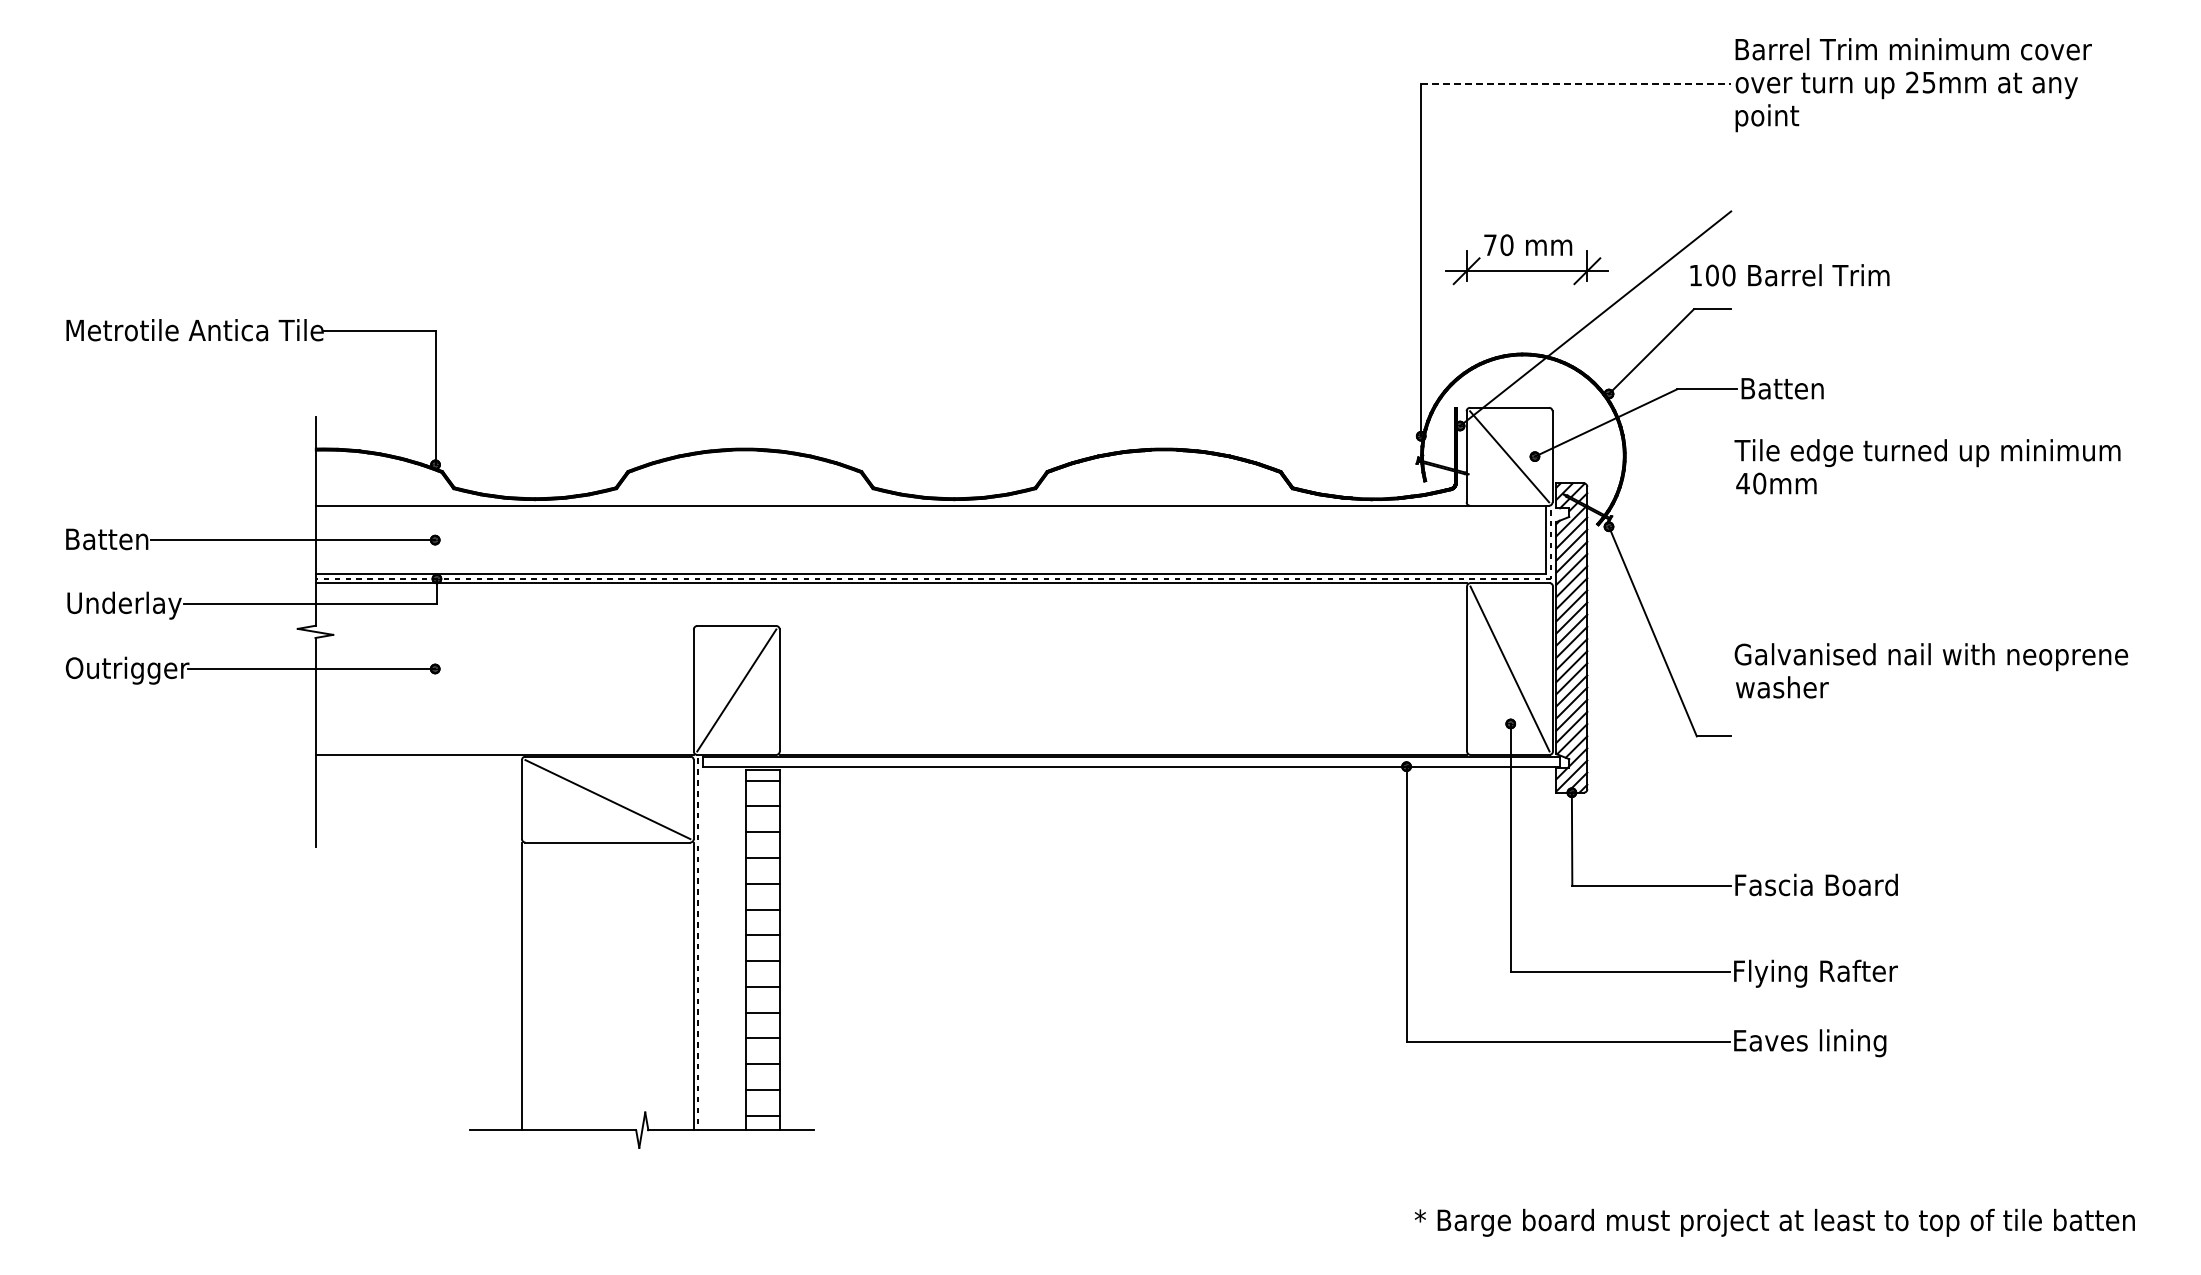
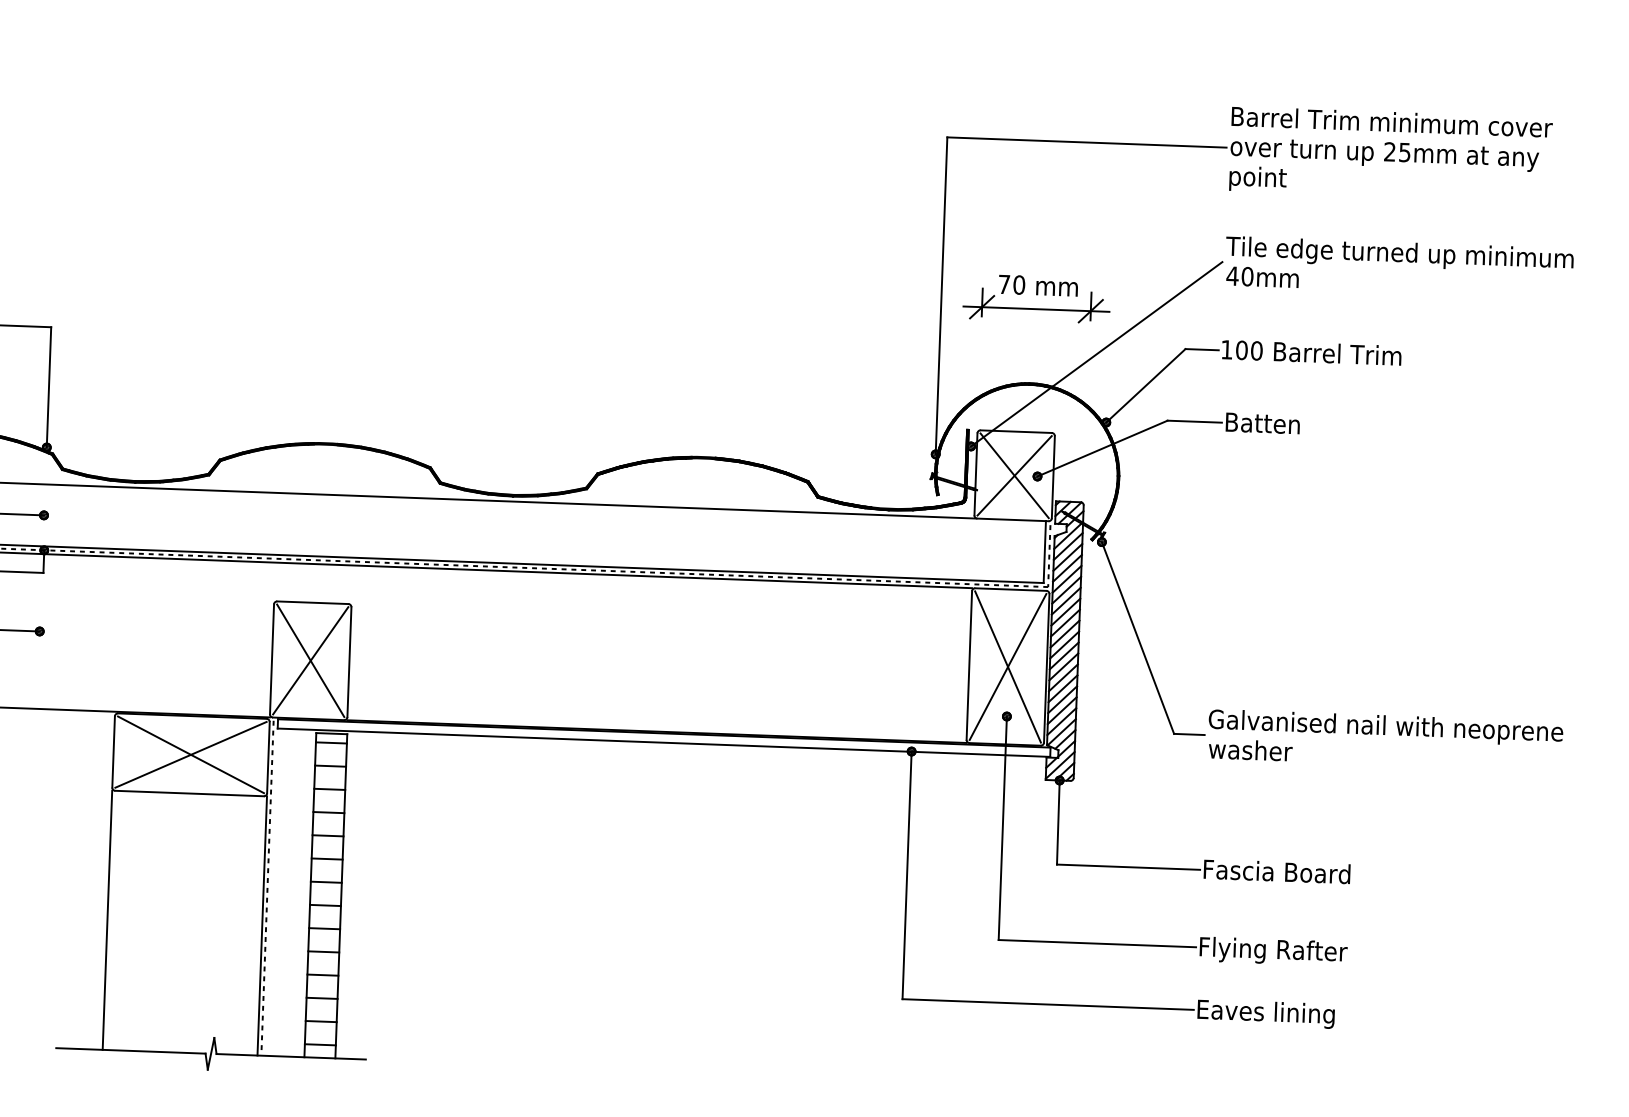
line: (1576, 84) -> (1087, 142), dashed -> solid
text: (1789, 275) -> (1311, 352), moved
line: (1509, 456) -> (1014, 475), added
text: (1927, 466) -> (1399, 266), moved
line: (1509, 668) -> (1007, 666), added
text: (1931, 670) -> (1385, 739), moved
line: (736, 690) -> (310, 660), added
line: (607, 799) -> (190, 754), added

